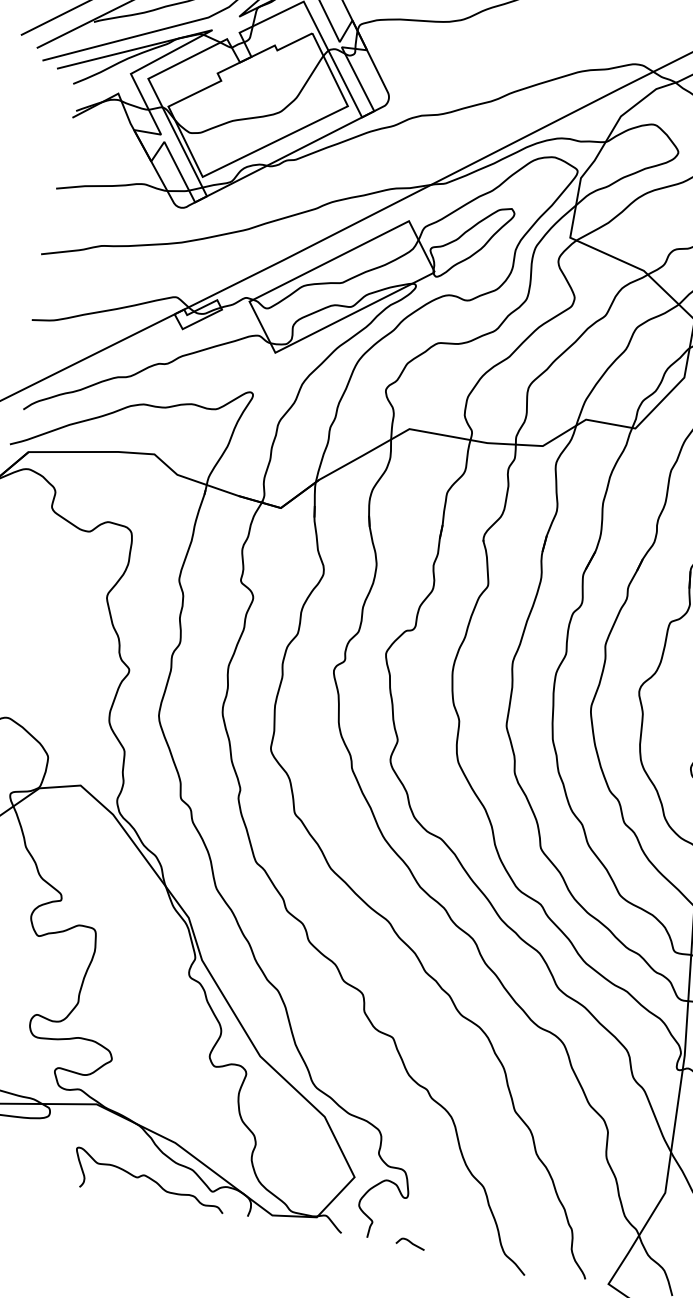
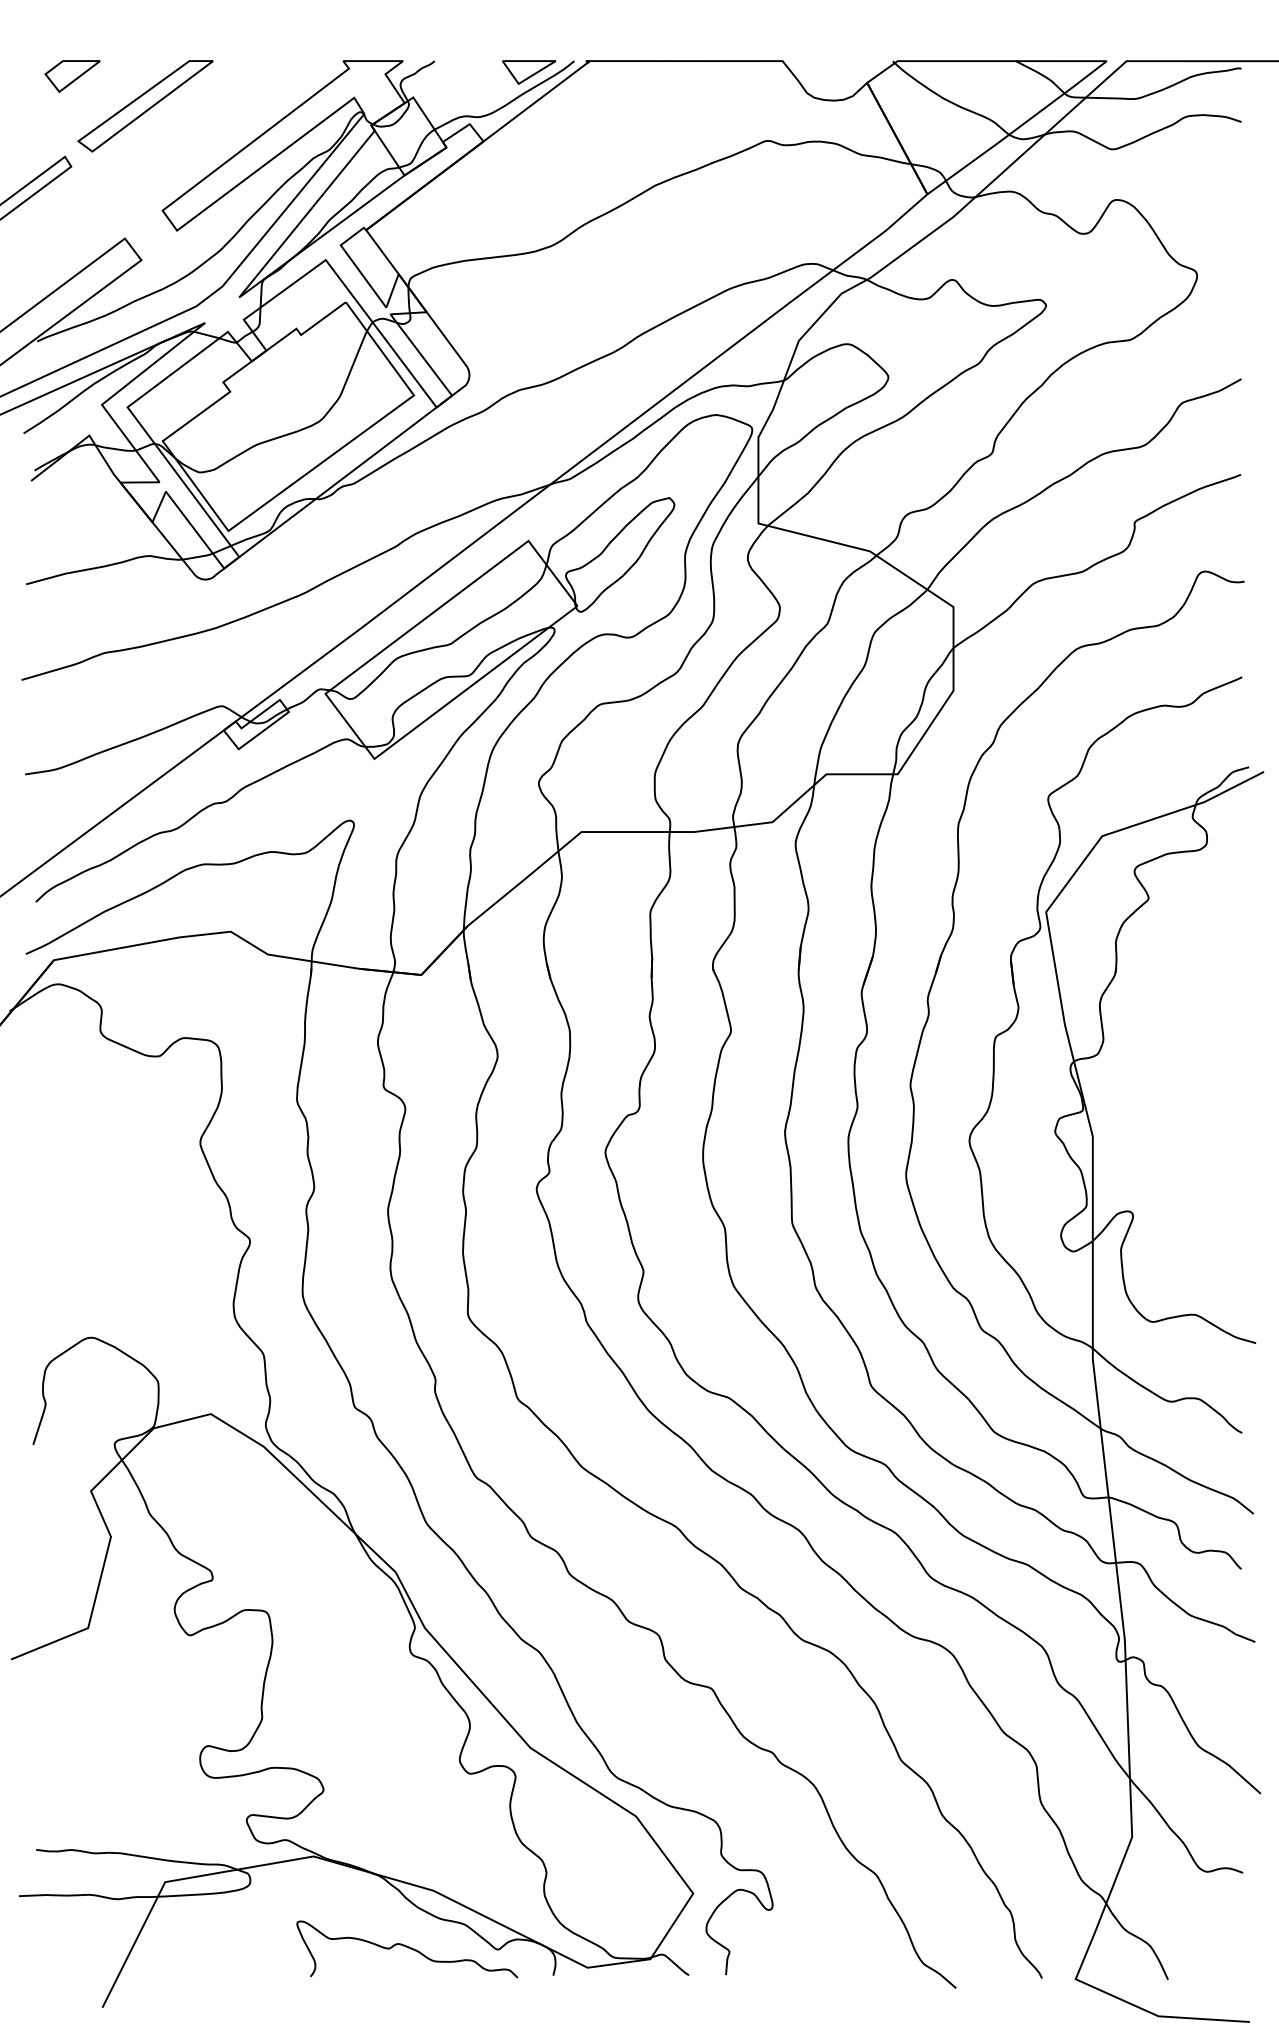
curve: (410, 1243) -> (788, 1971), removed

